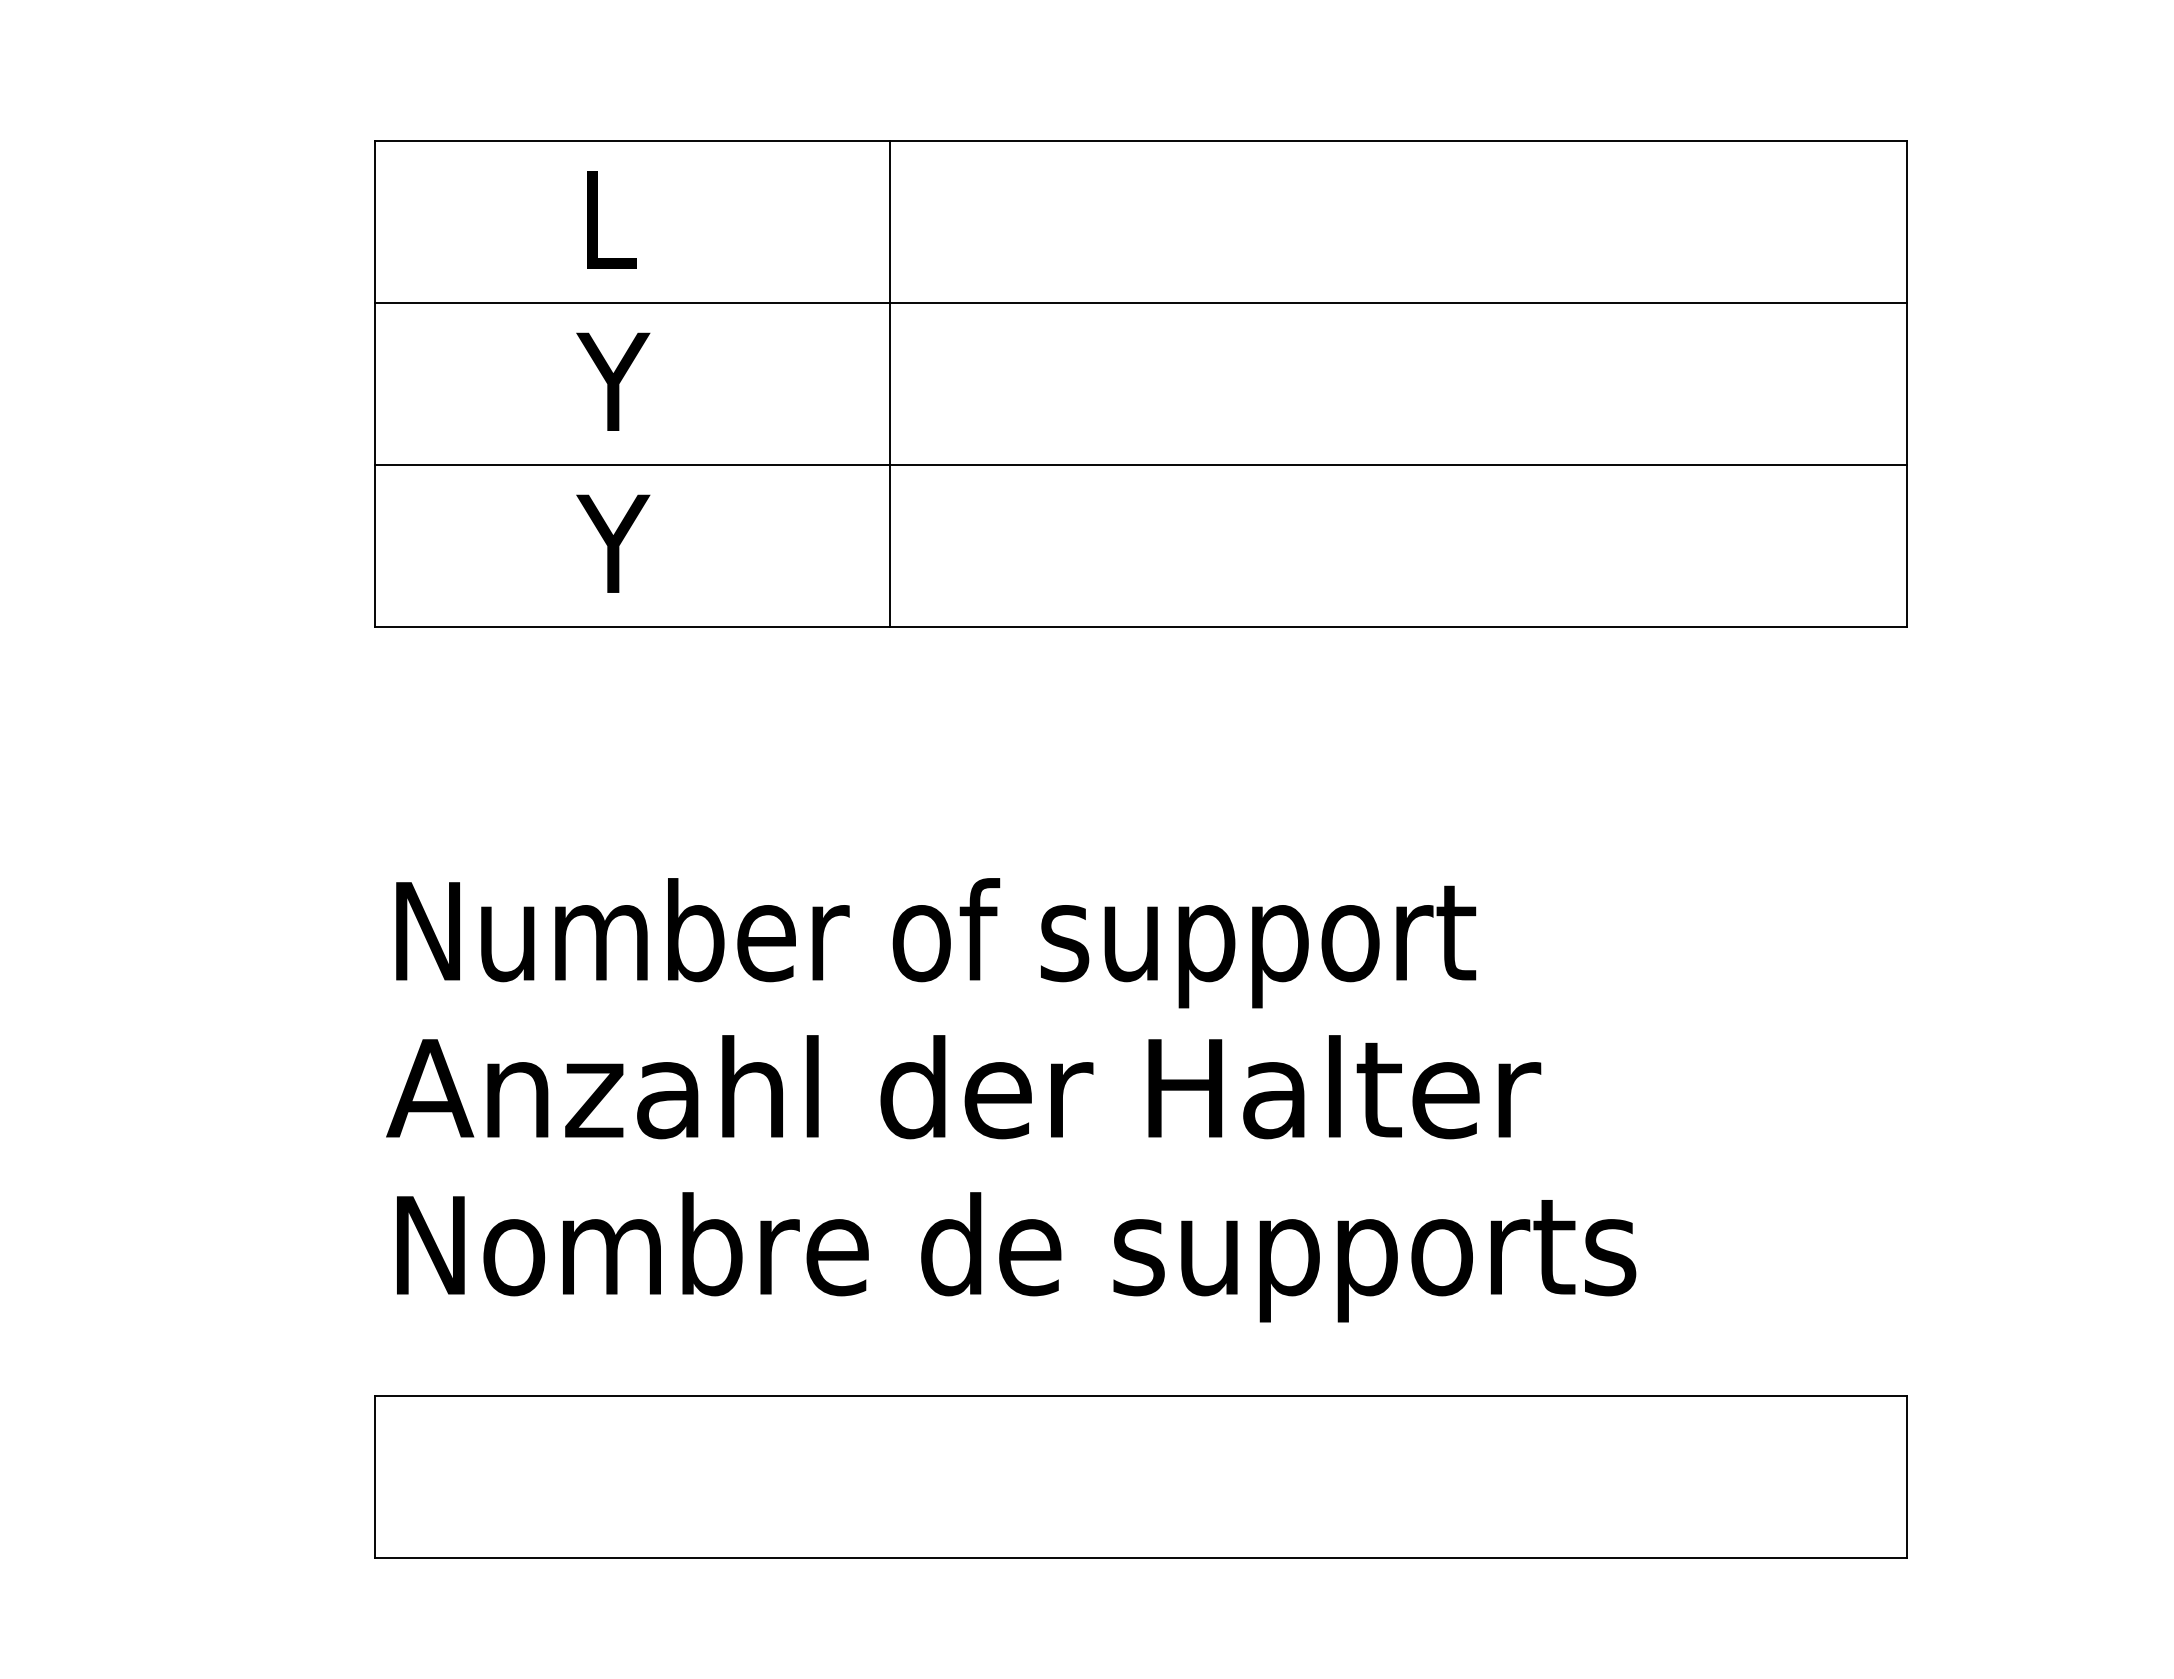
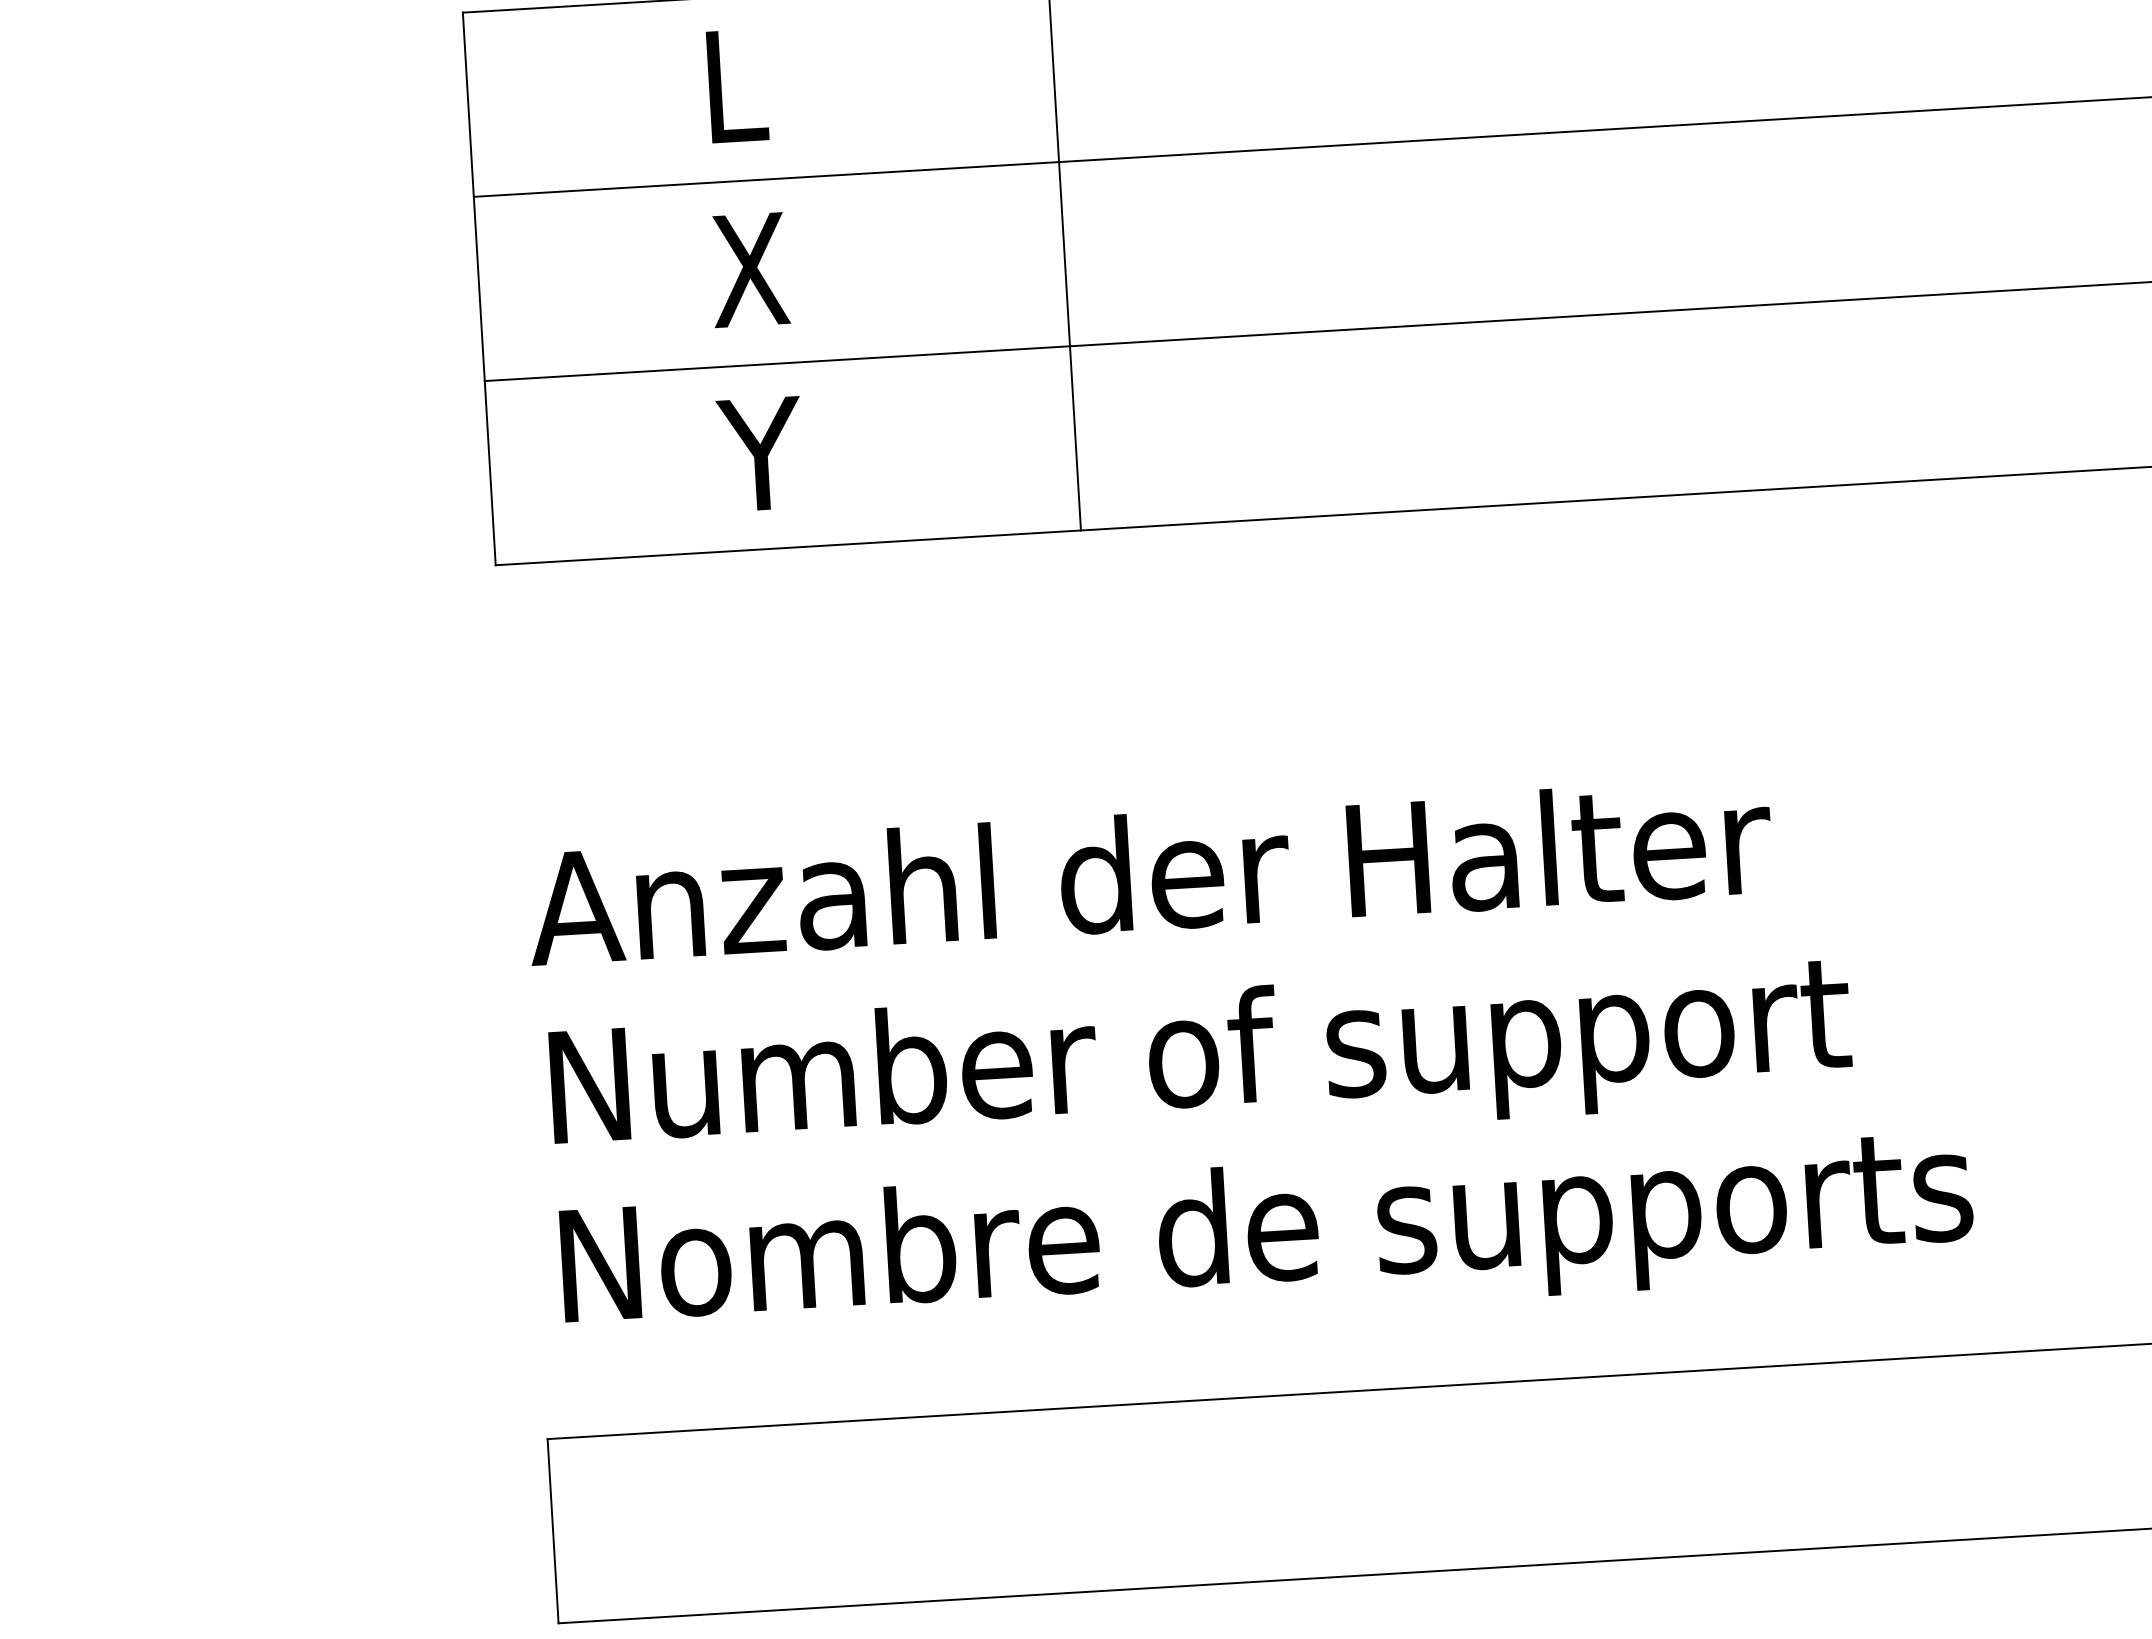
text: (613, 381) -> (750, 269), Y -> X
text: (932, 943) -> (1150, 887), Number of support -> Anzahl der Halter
text: (963, 1100) -> (1196, 1063), Anzahl der Halter -> Number of support

